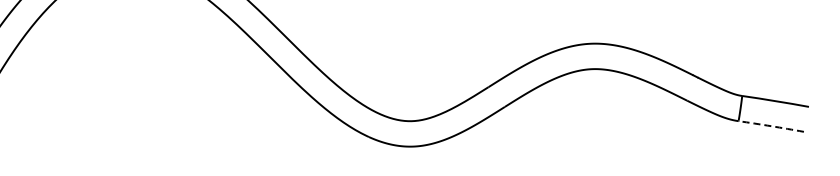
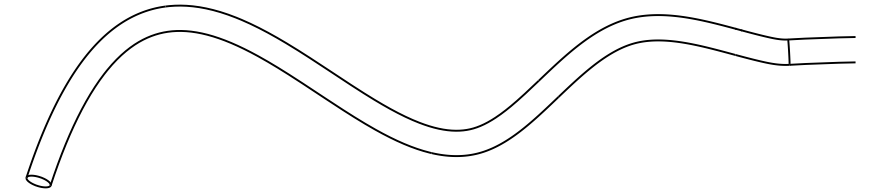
arc: (771, 126) -> (822, 63), dashed -> solid

